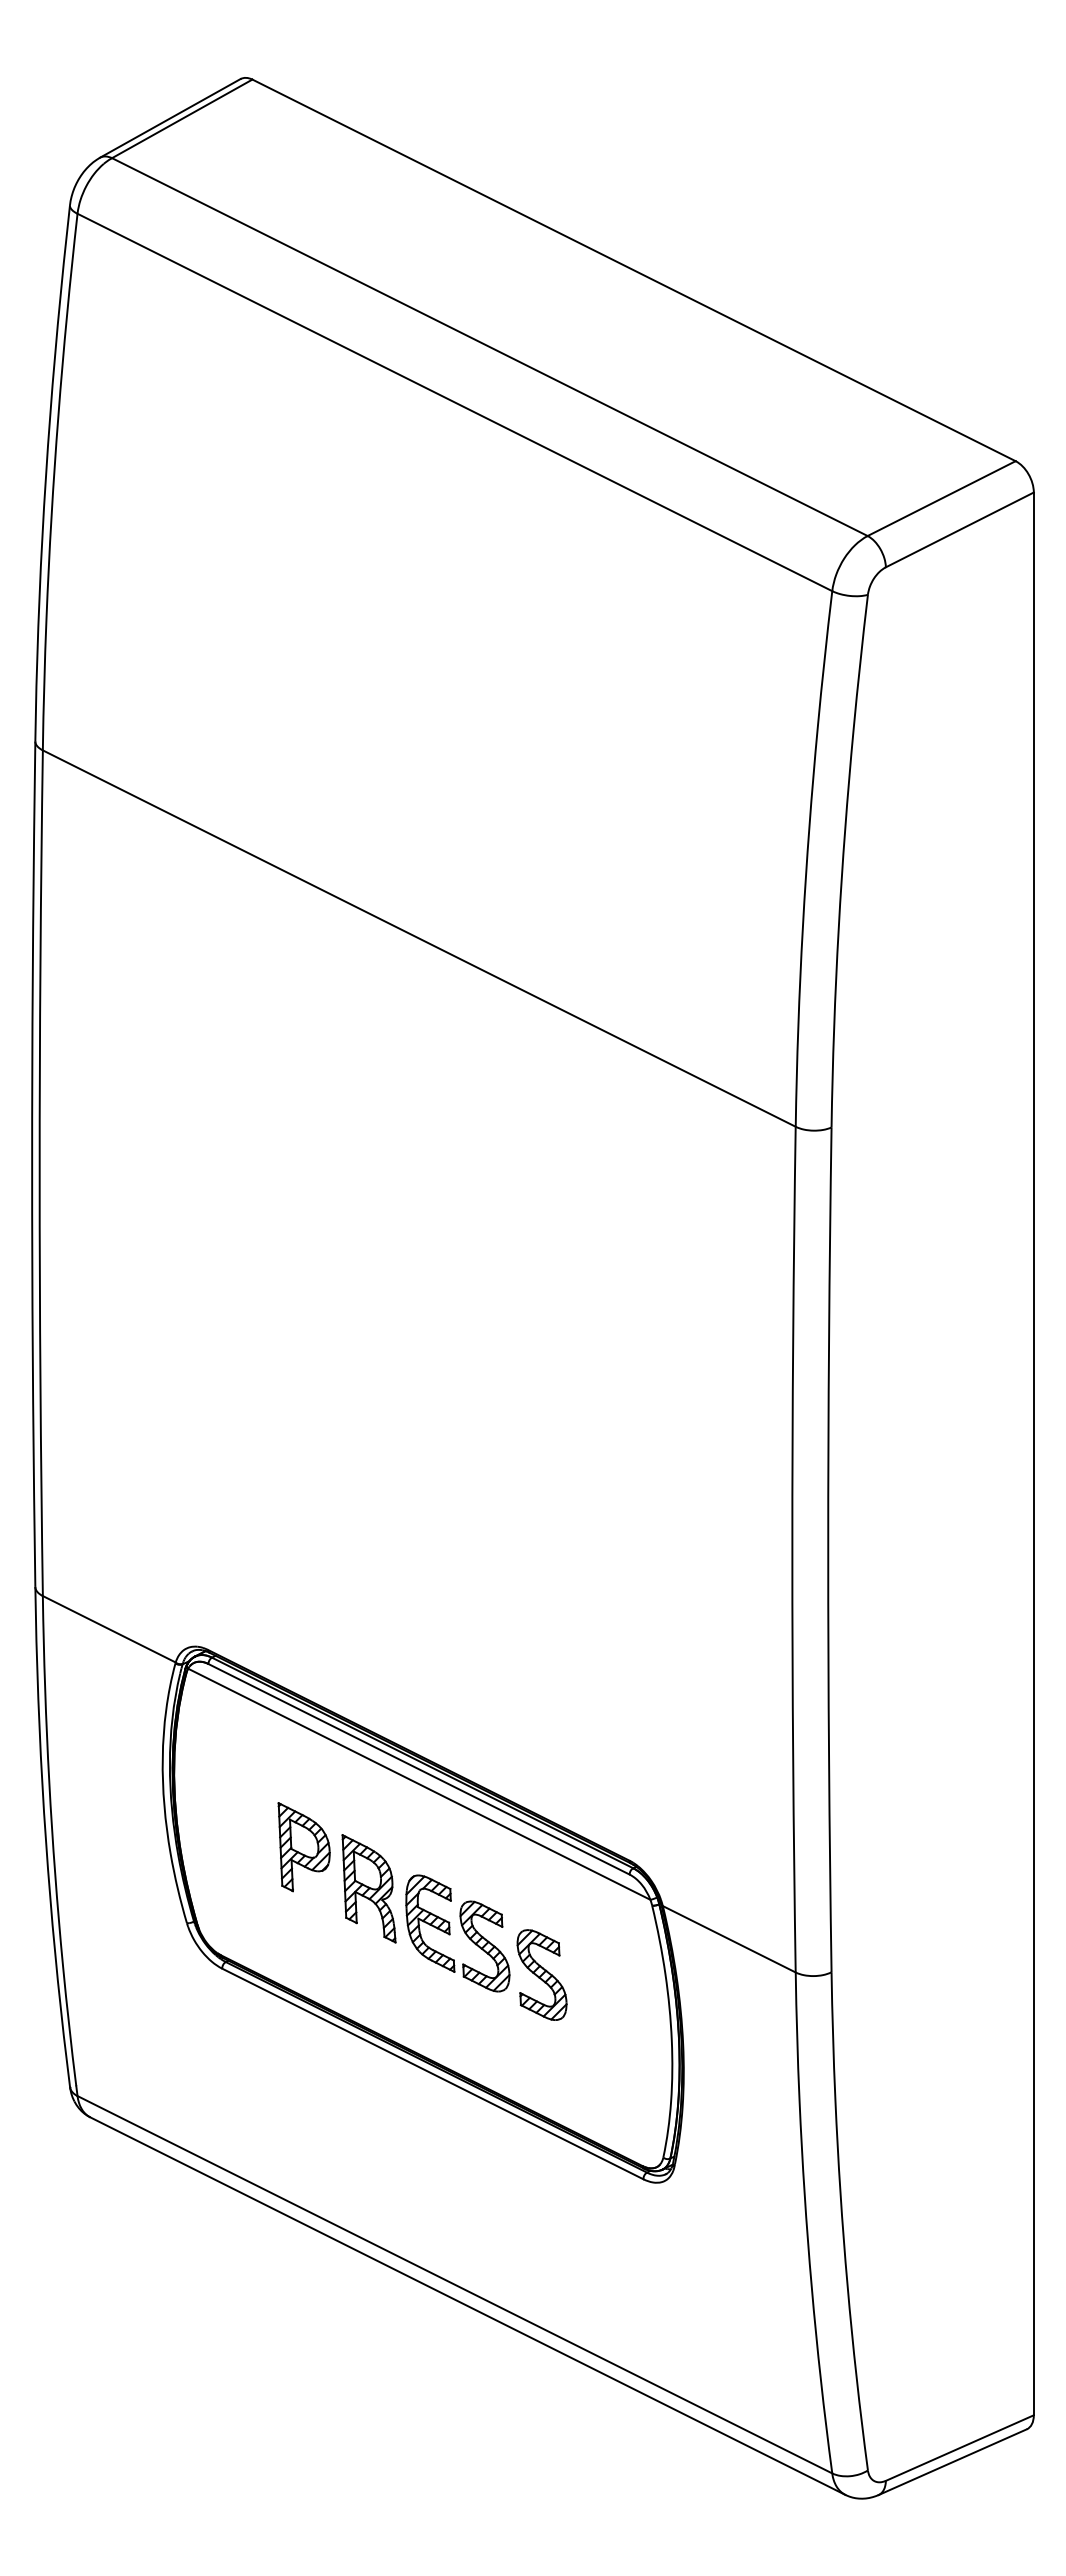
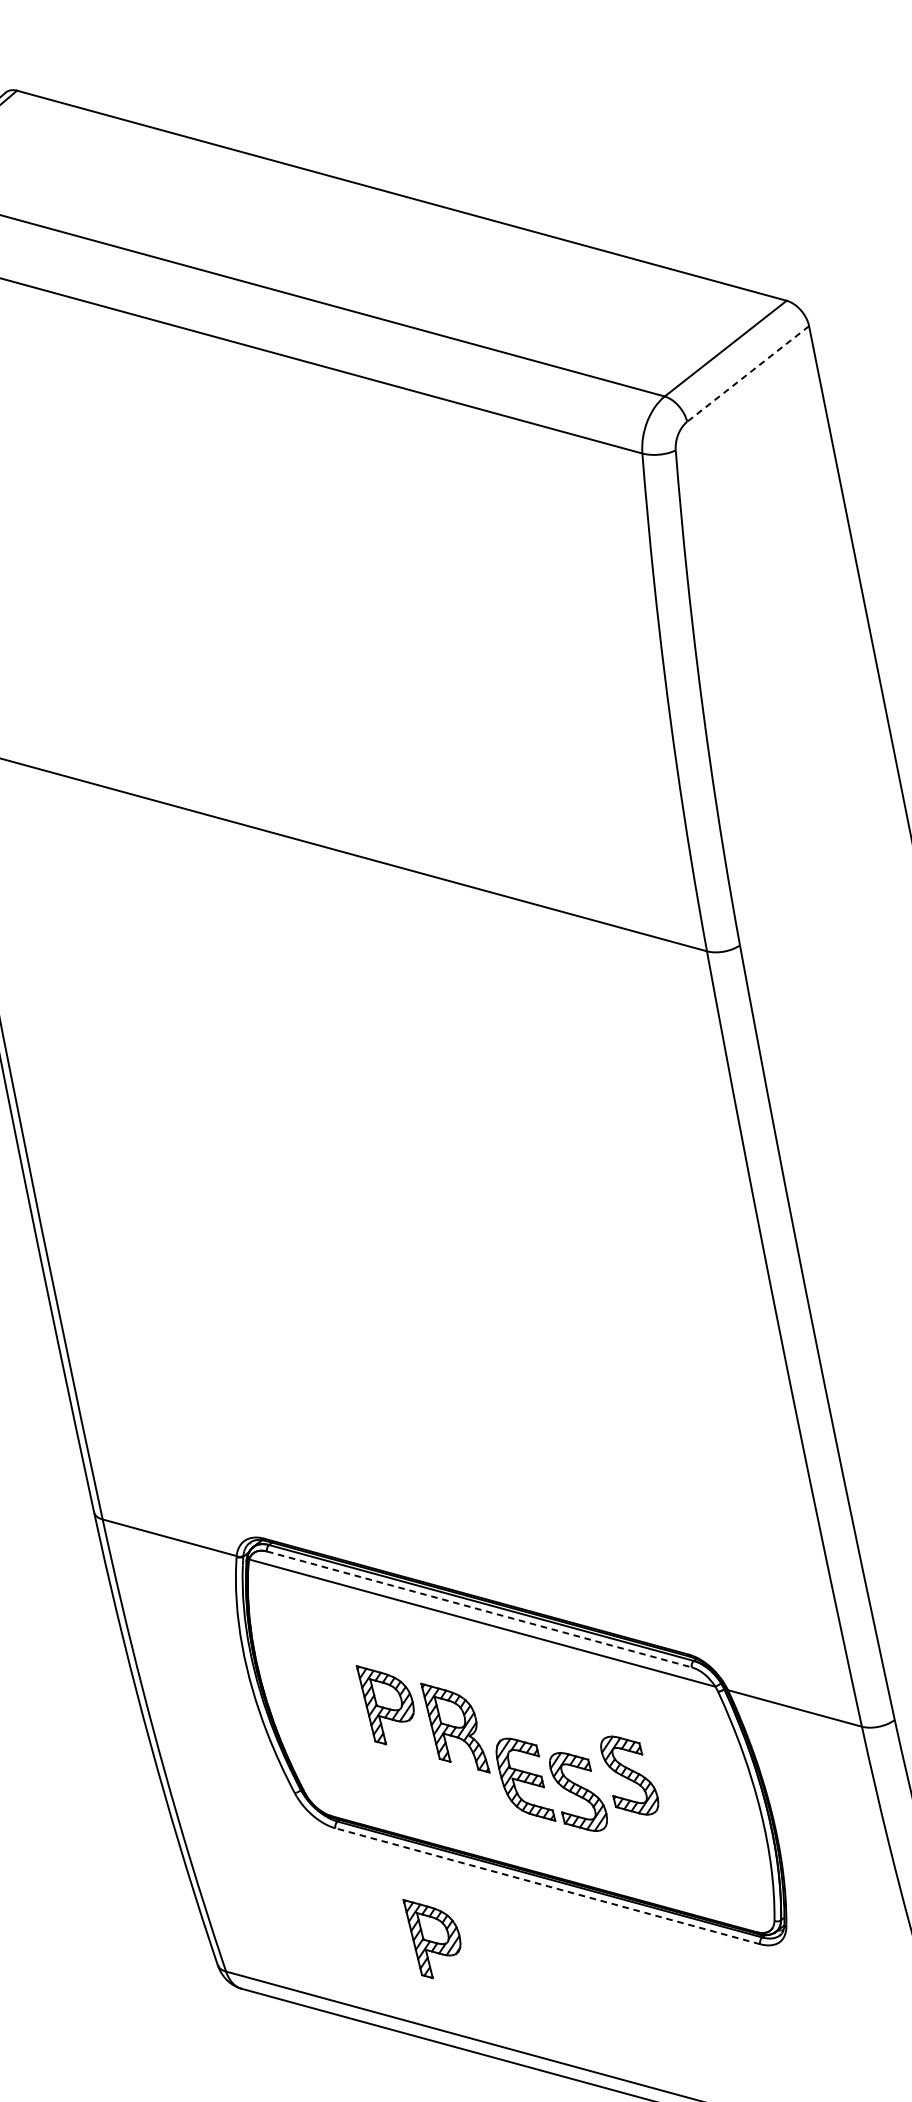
line: (959, 529) -> (747, 373), solid -> dashed
line: (419, 1769) -> (479, 1609), solid -> dashed
part: (463, 1931) -> (556, 1782), moved
line: (432, 2073) -> (547, 1885), solid -> dashed
part: (303, 2102) -> (434, 1936), added

